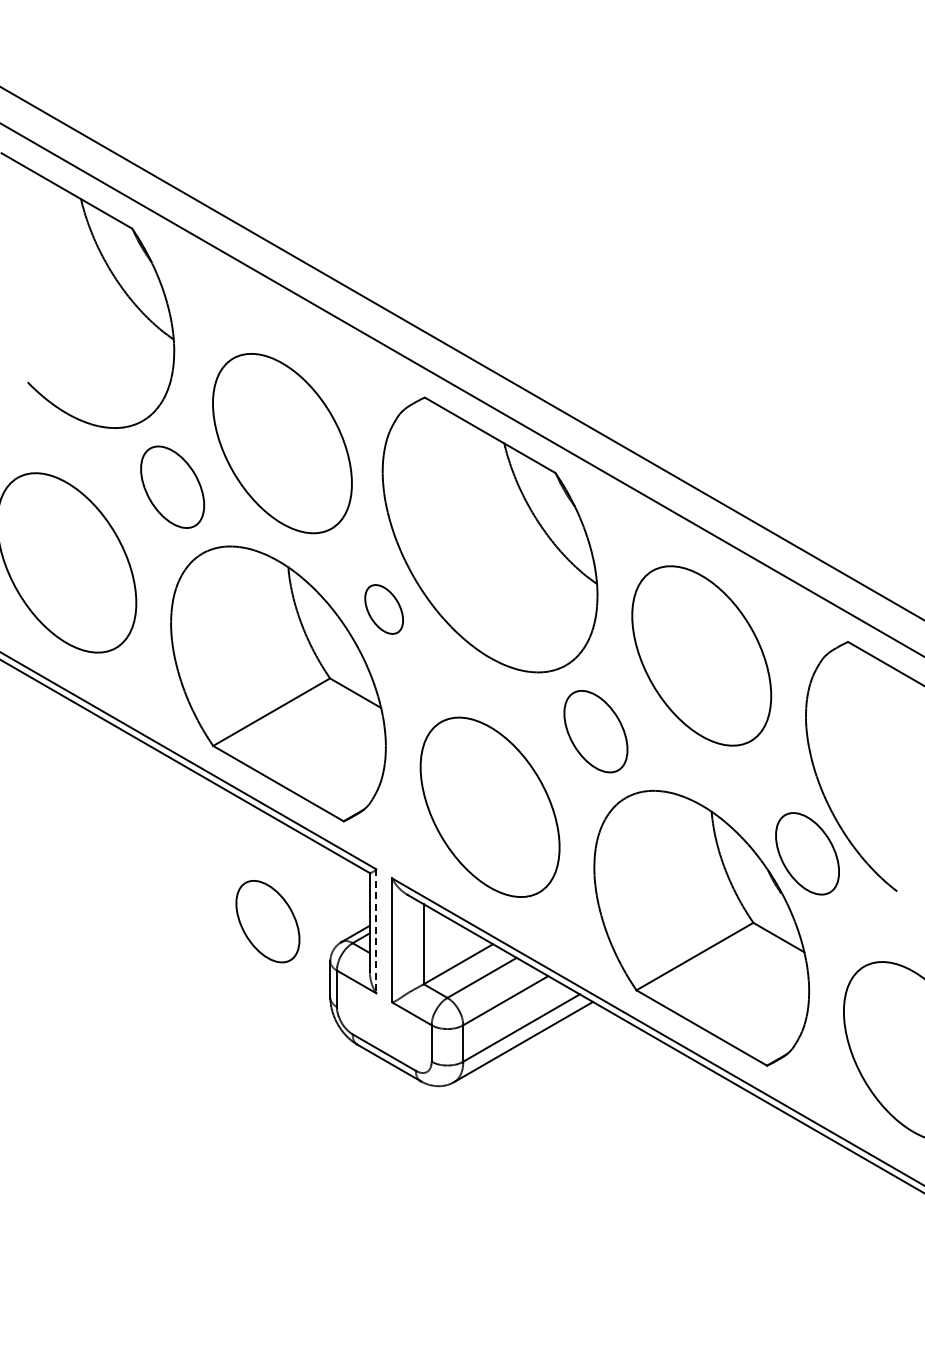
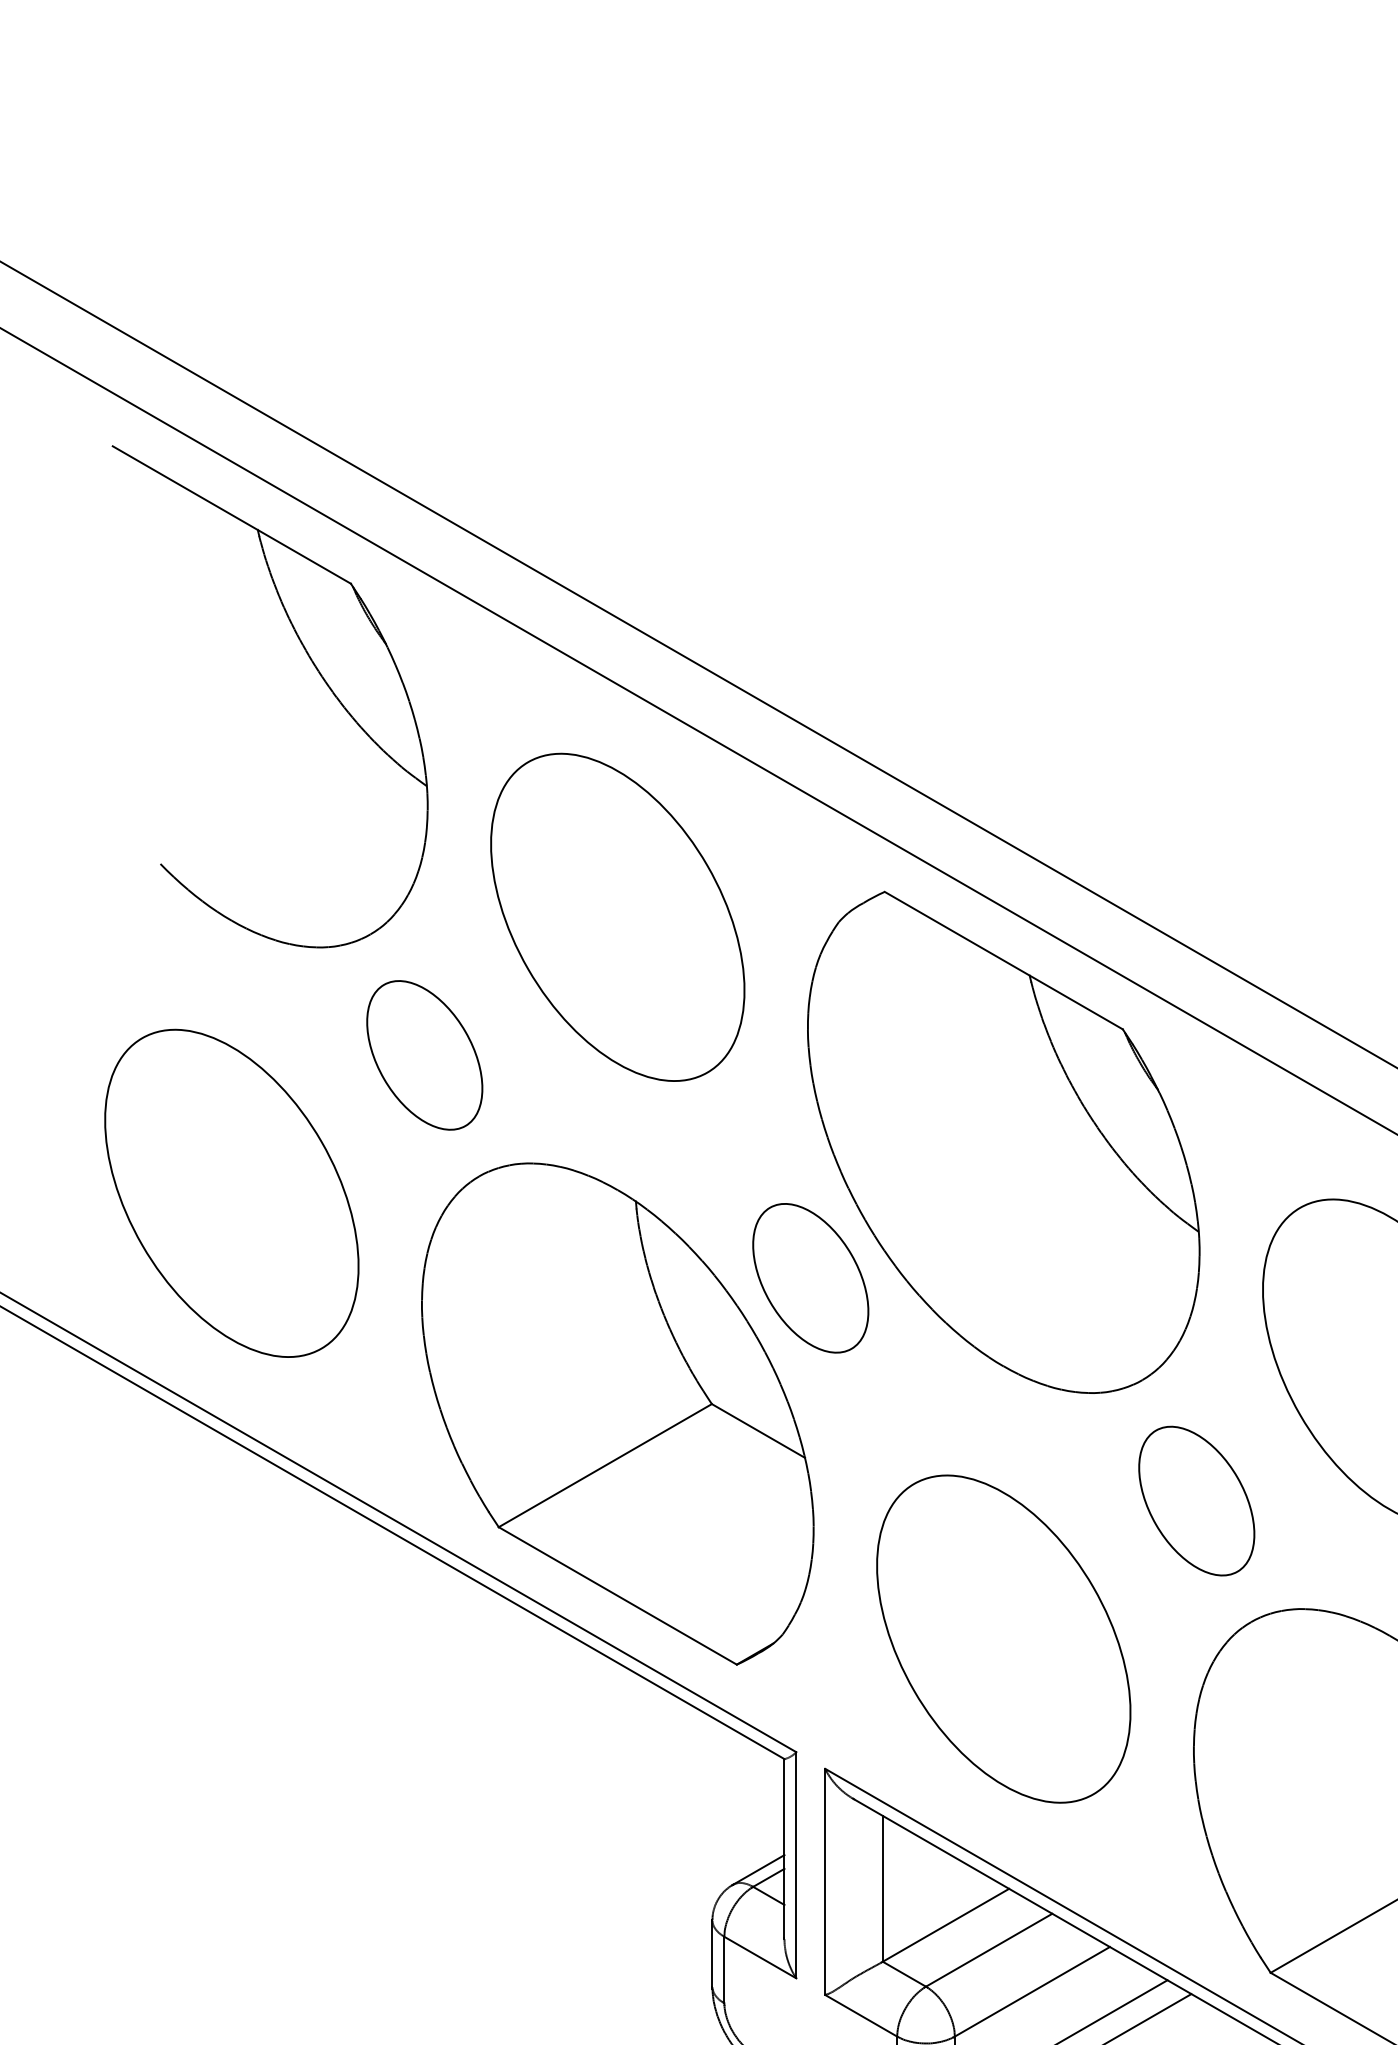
part: (282, 443) -> (617, 917), moved
part: (383, 609) -> (809, 1278), size x1.67
part: (267, 921) -> (597, 1847), removed
line: (376, 931) -> (796, 1865), dashed -> solid

